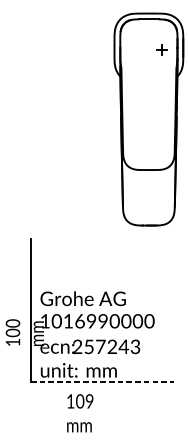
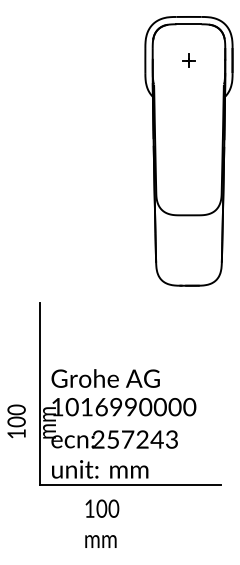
part: (161, 49) -> (188, 60), moved
line: (102, 382) -> (130, 484), dashed -> solid
text: (89, 402) -> (113, 509), 109 -> 100

